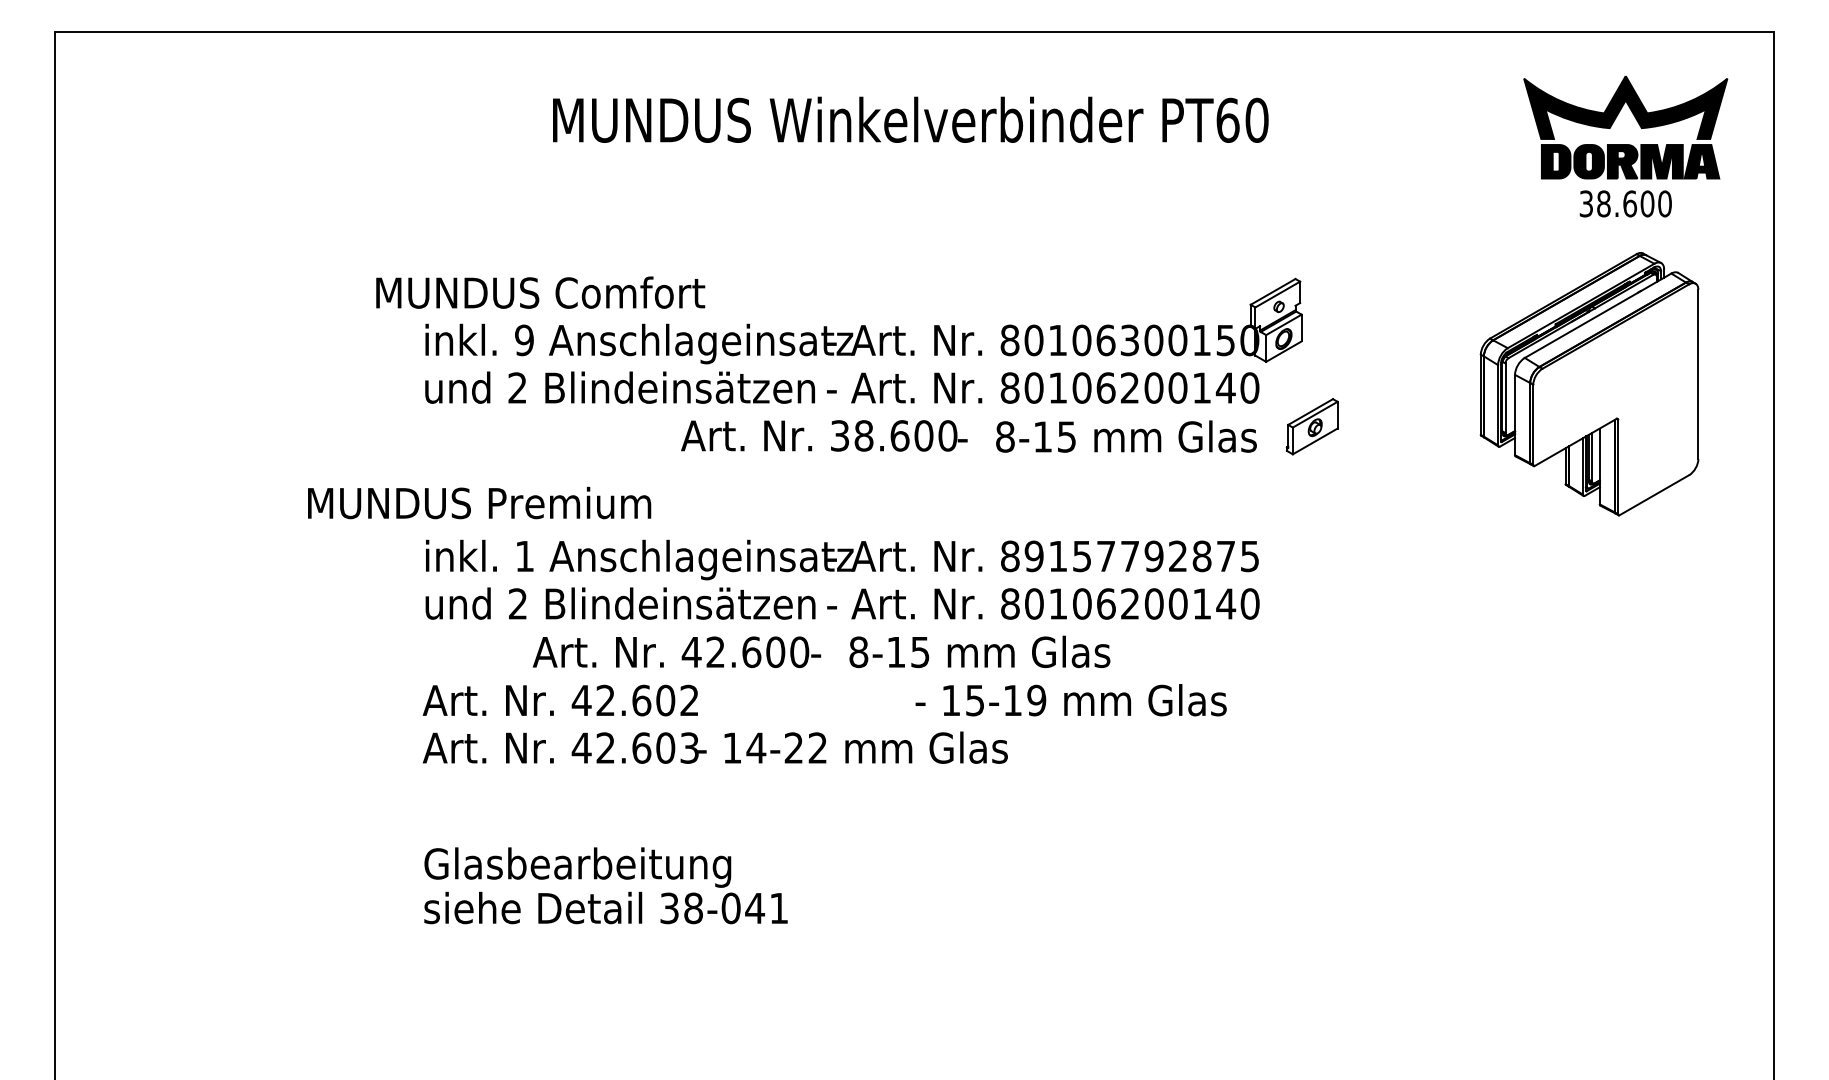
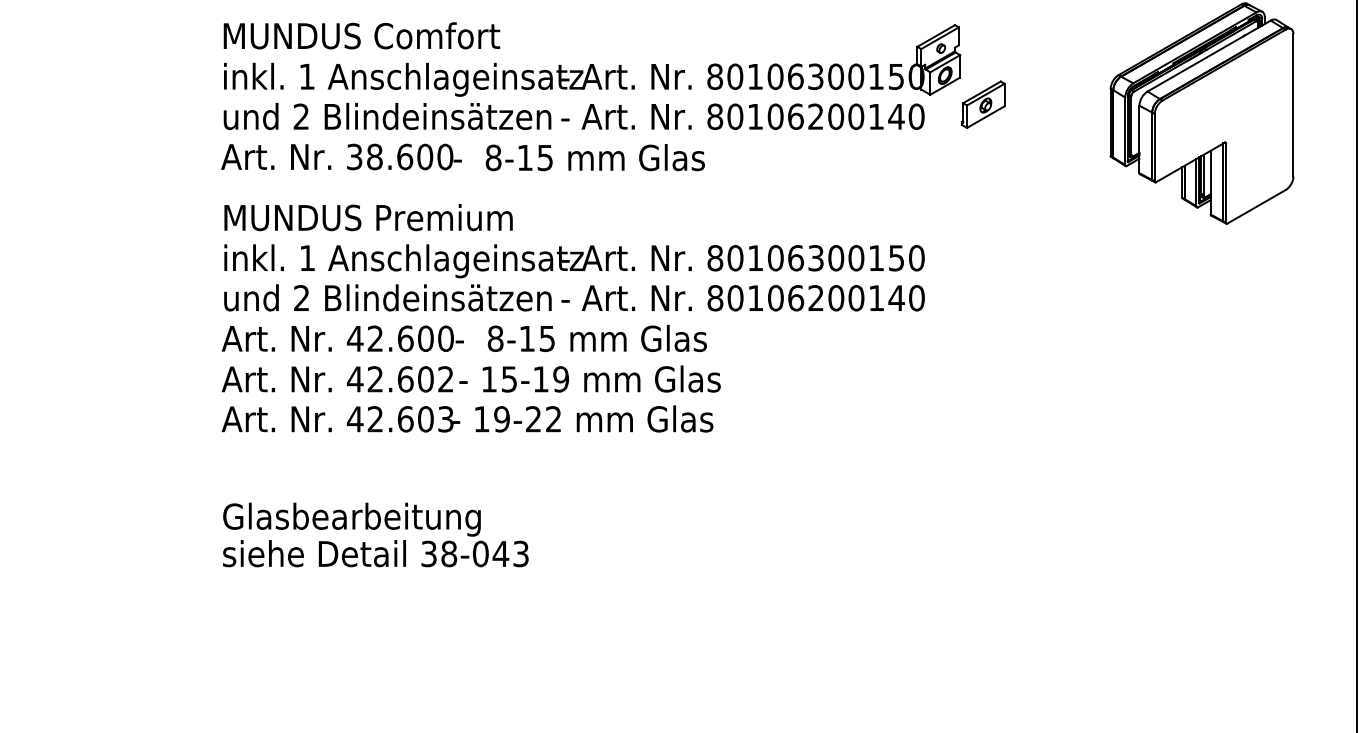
text: (540, 292) -> (361, 35), moved
text: (524, 340) -> (307, 76), 9 -> 1
part: (1311, 426) -> (982, 104), moved
text: (968, 436) -> (462, 157), moved
text: (479, 502) -> (368, 217), moved
text: (1141, 556) -> (825, 258), 89157792875 -> 80106300150
text: (821, 651) -> (464, 338), moved
text: (1070, 700) -> (589, 379), moved
text: (756, 747) -> (502, 418), 14-22 -> 19-22
text: (779, 908) -> (521, 554), 38-041 -> 38-043

